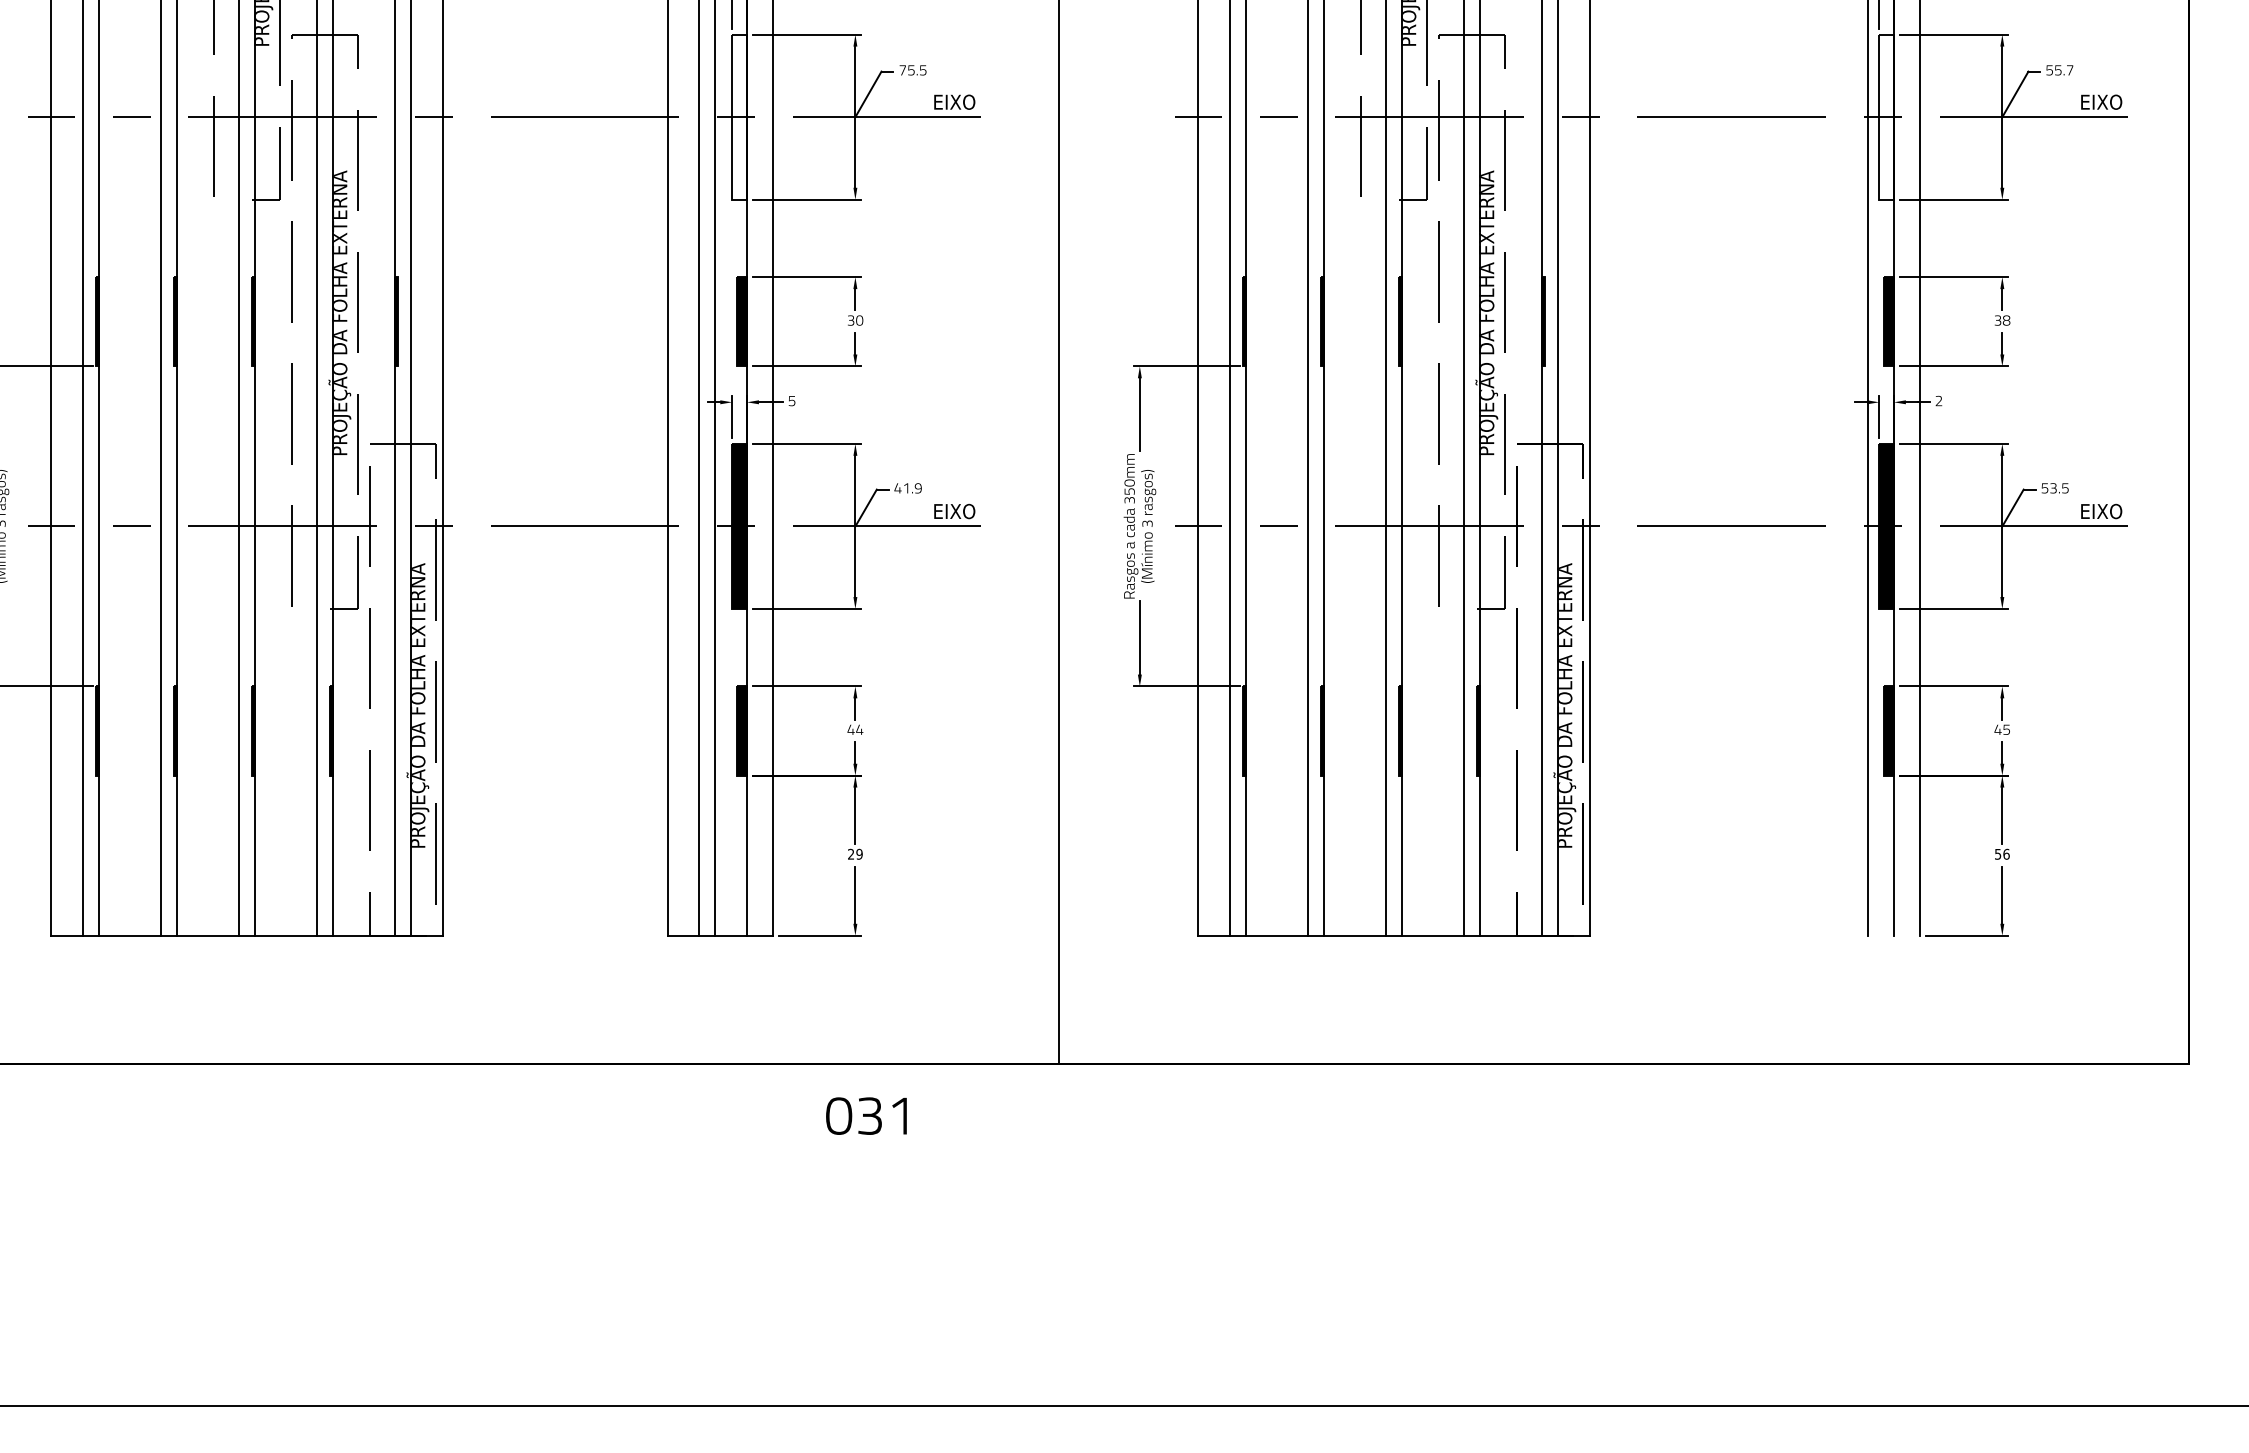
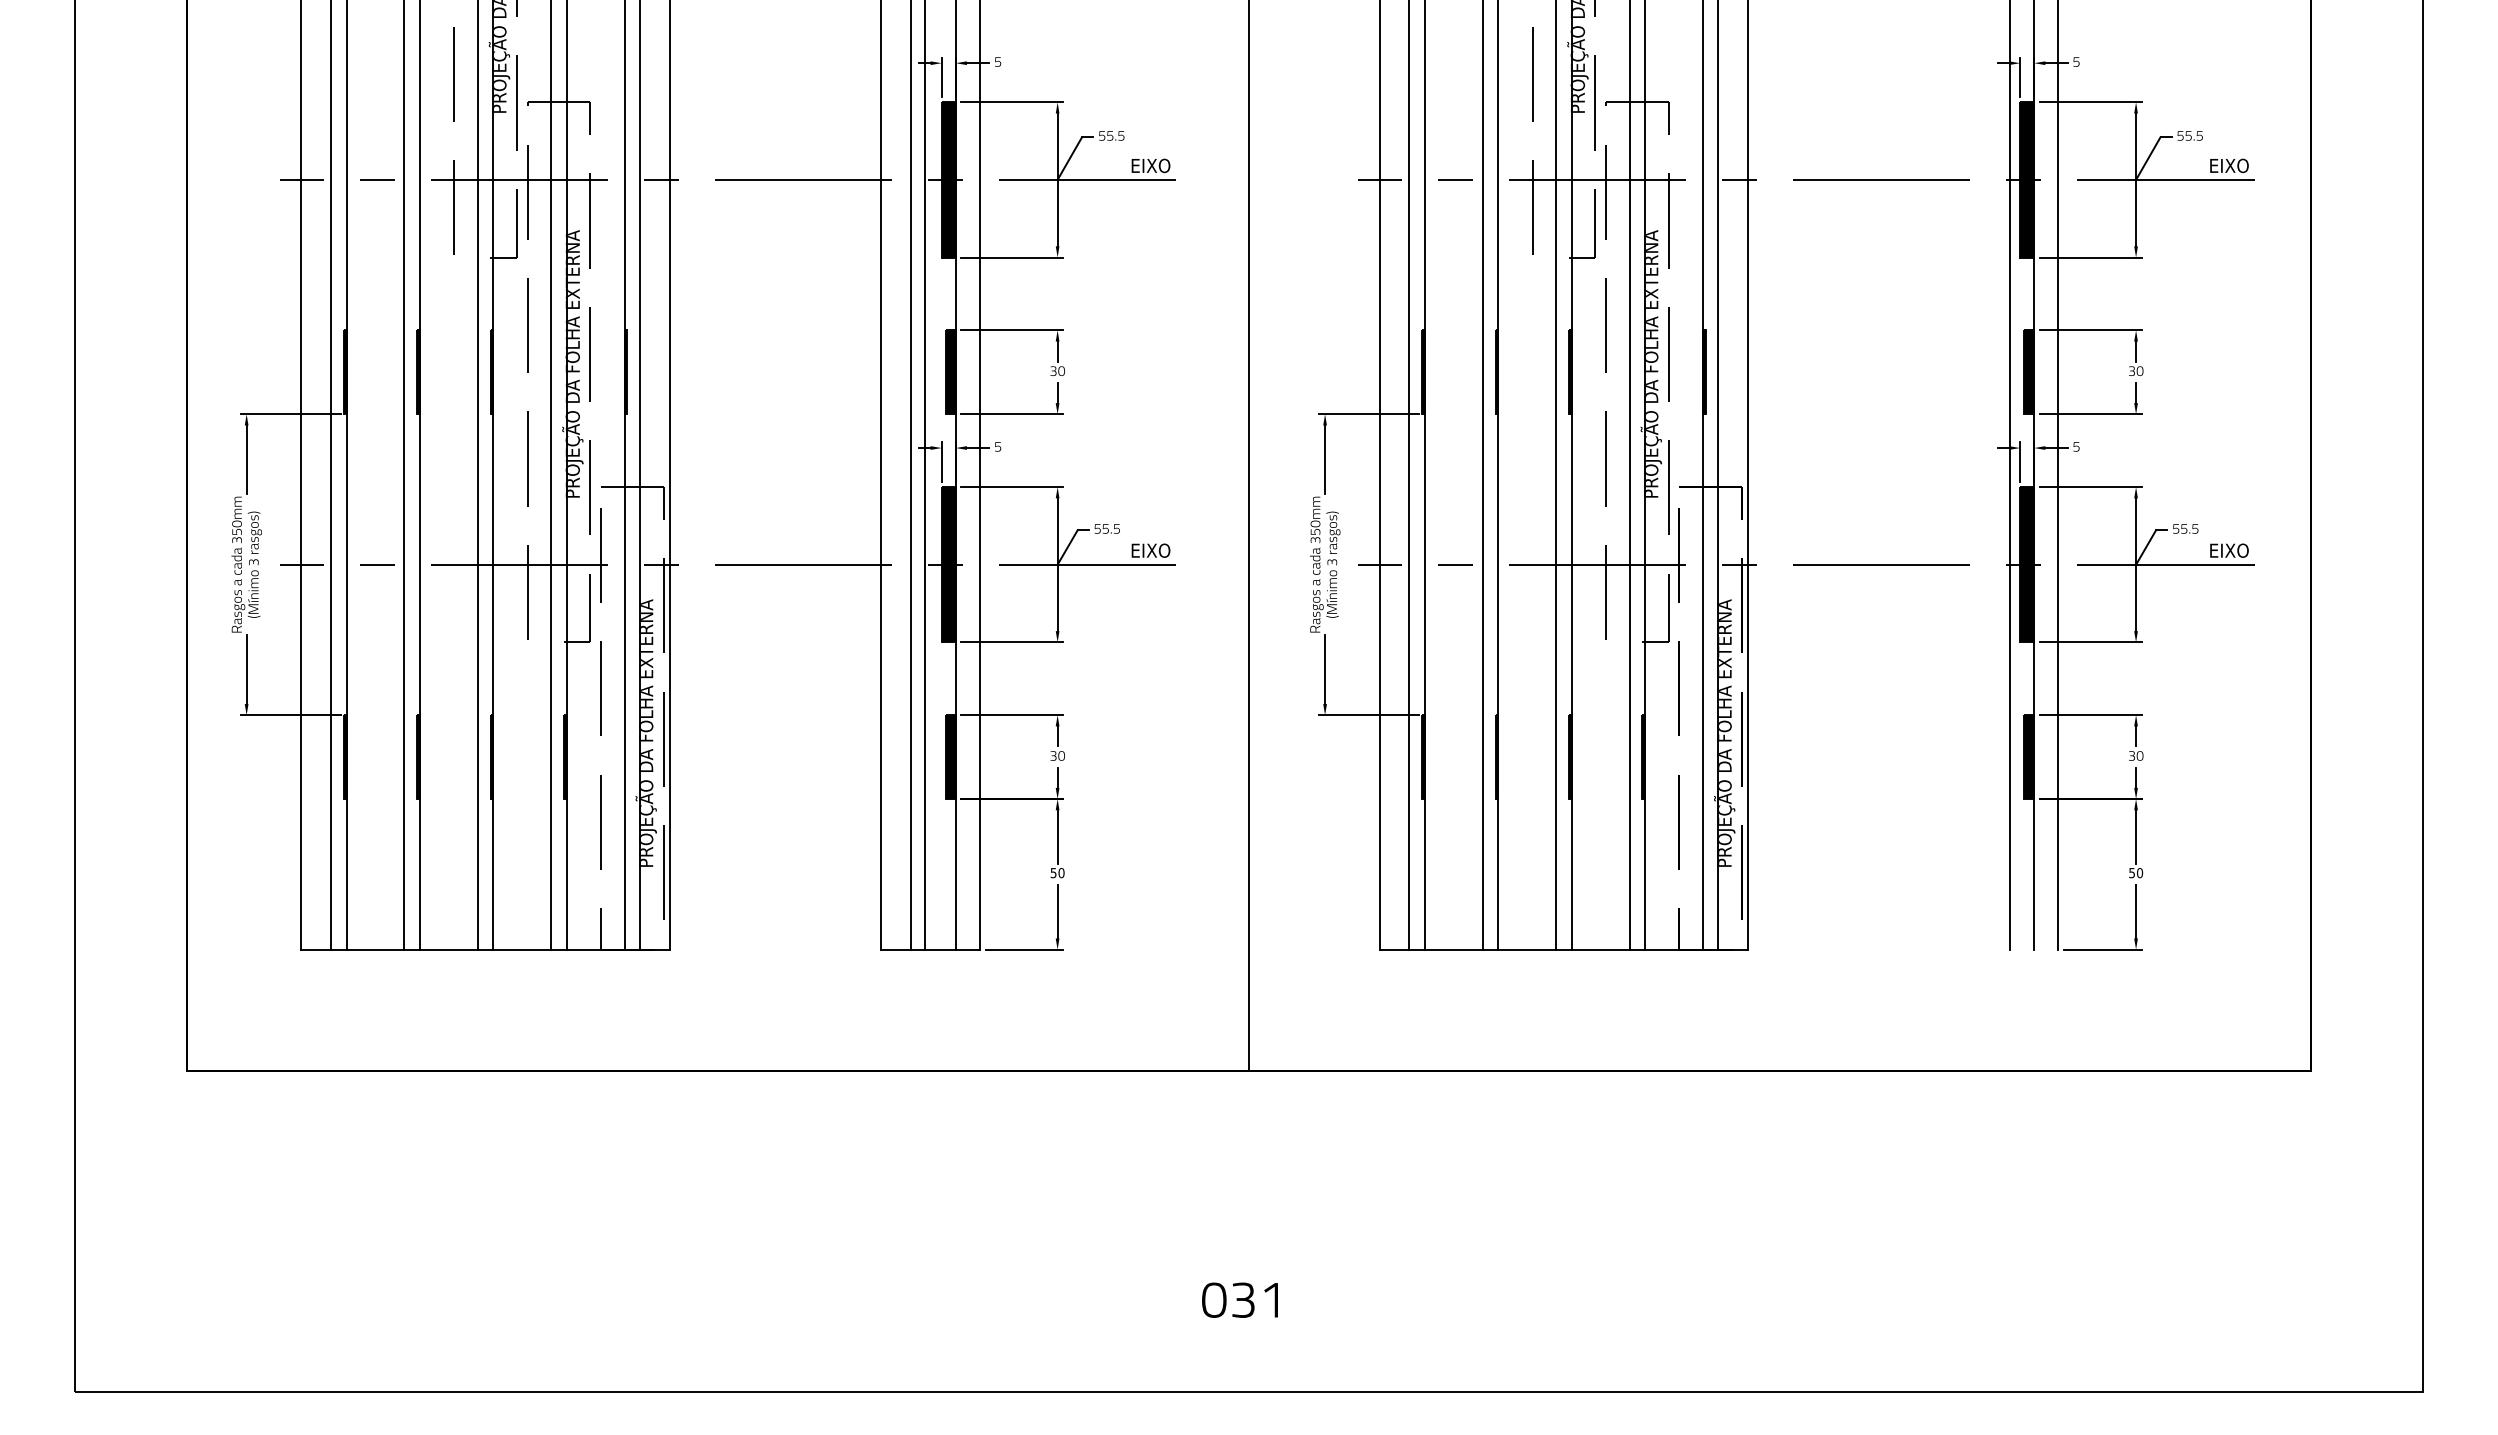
text: (903, 69) -> (1102, 135), 75.5 -> 55.5
text: (2069, 69) -> (2199, 135), 55.7 -> 55.5
fill: (739, 116) -> (948, 179), added
fill: (1886, 116) -> (2027, 179), added
text: (2005, 319) -> (2139, 370), 38 -> 30
text: (1938, 400) -> (2076, 446), 2 -> 5
text: (2053, 486) -> (2184, 527), 53.5 -> 55.5
text: (908, 487) -> (1107, 528), 41.9 -> 55.5
text: (855, 729) -> (1057, 755), 44 -> 30
text: (2001, 729) -> (2135, 755), 45 -> 30
text: (2007, 853) -> (2140, 872), 56 -> 50
text: (855, 854) -> (1057, 873), 29 -> 50
text: (865, 1115) -> (1239, 1299), moved

